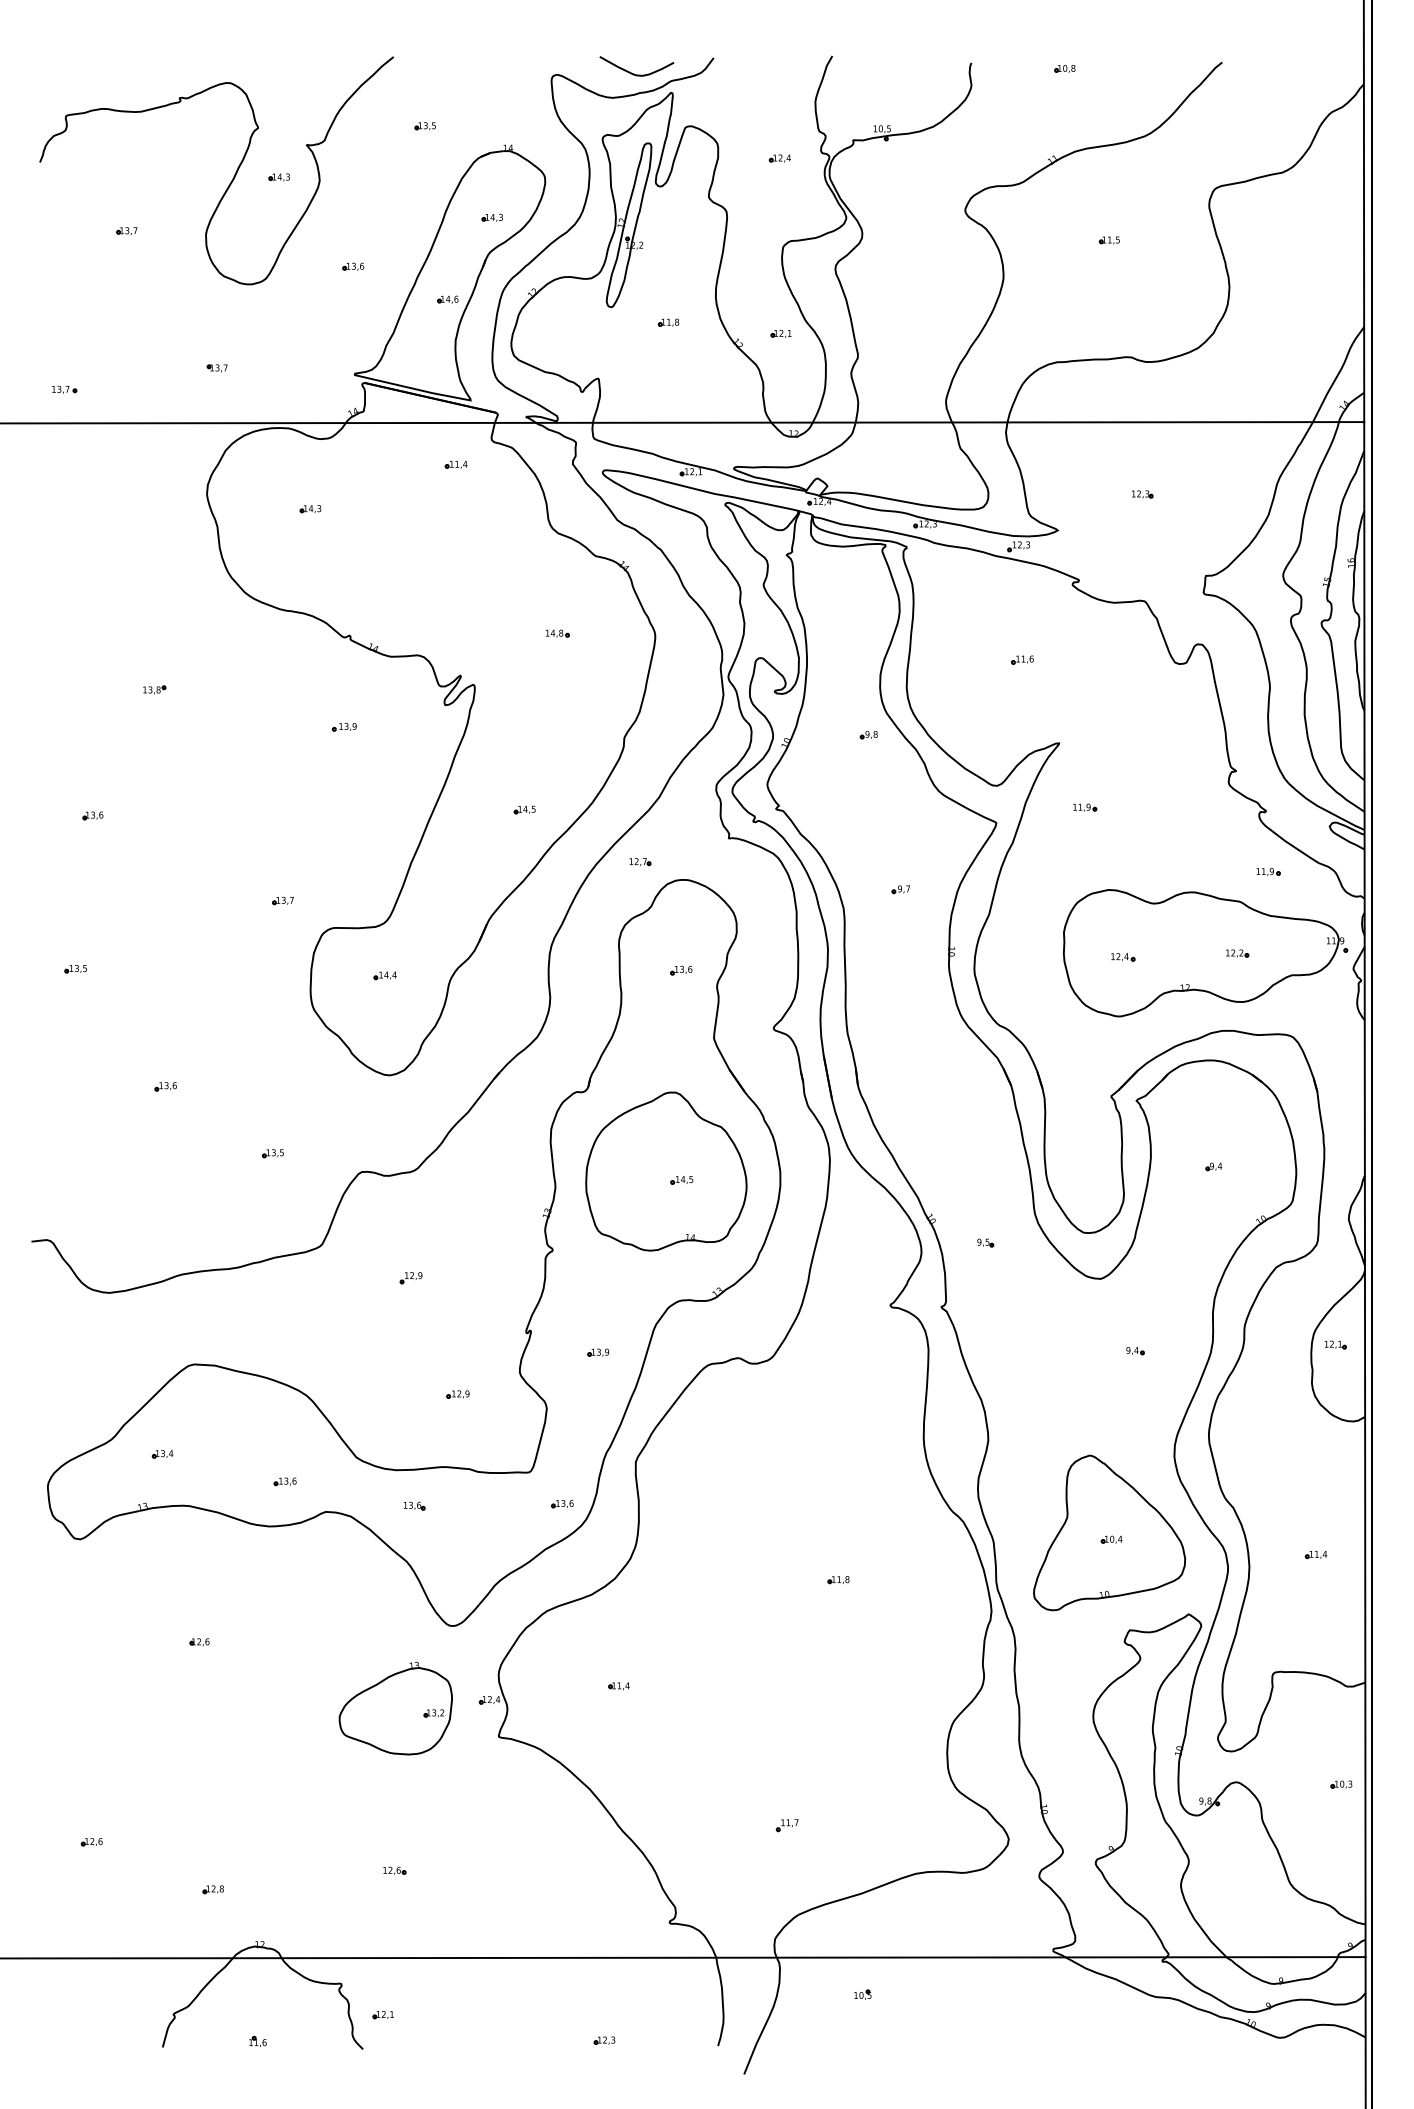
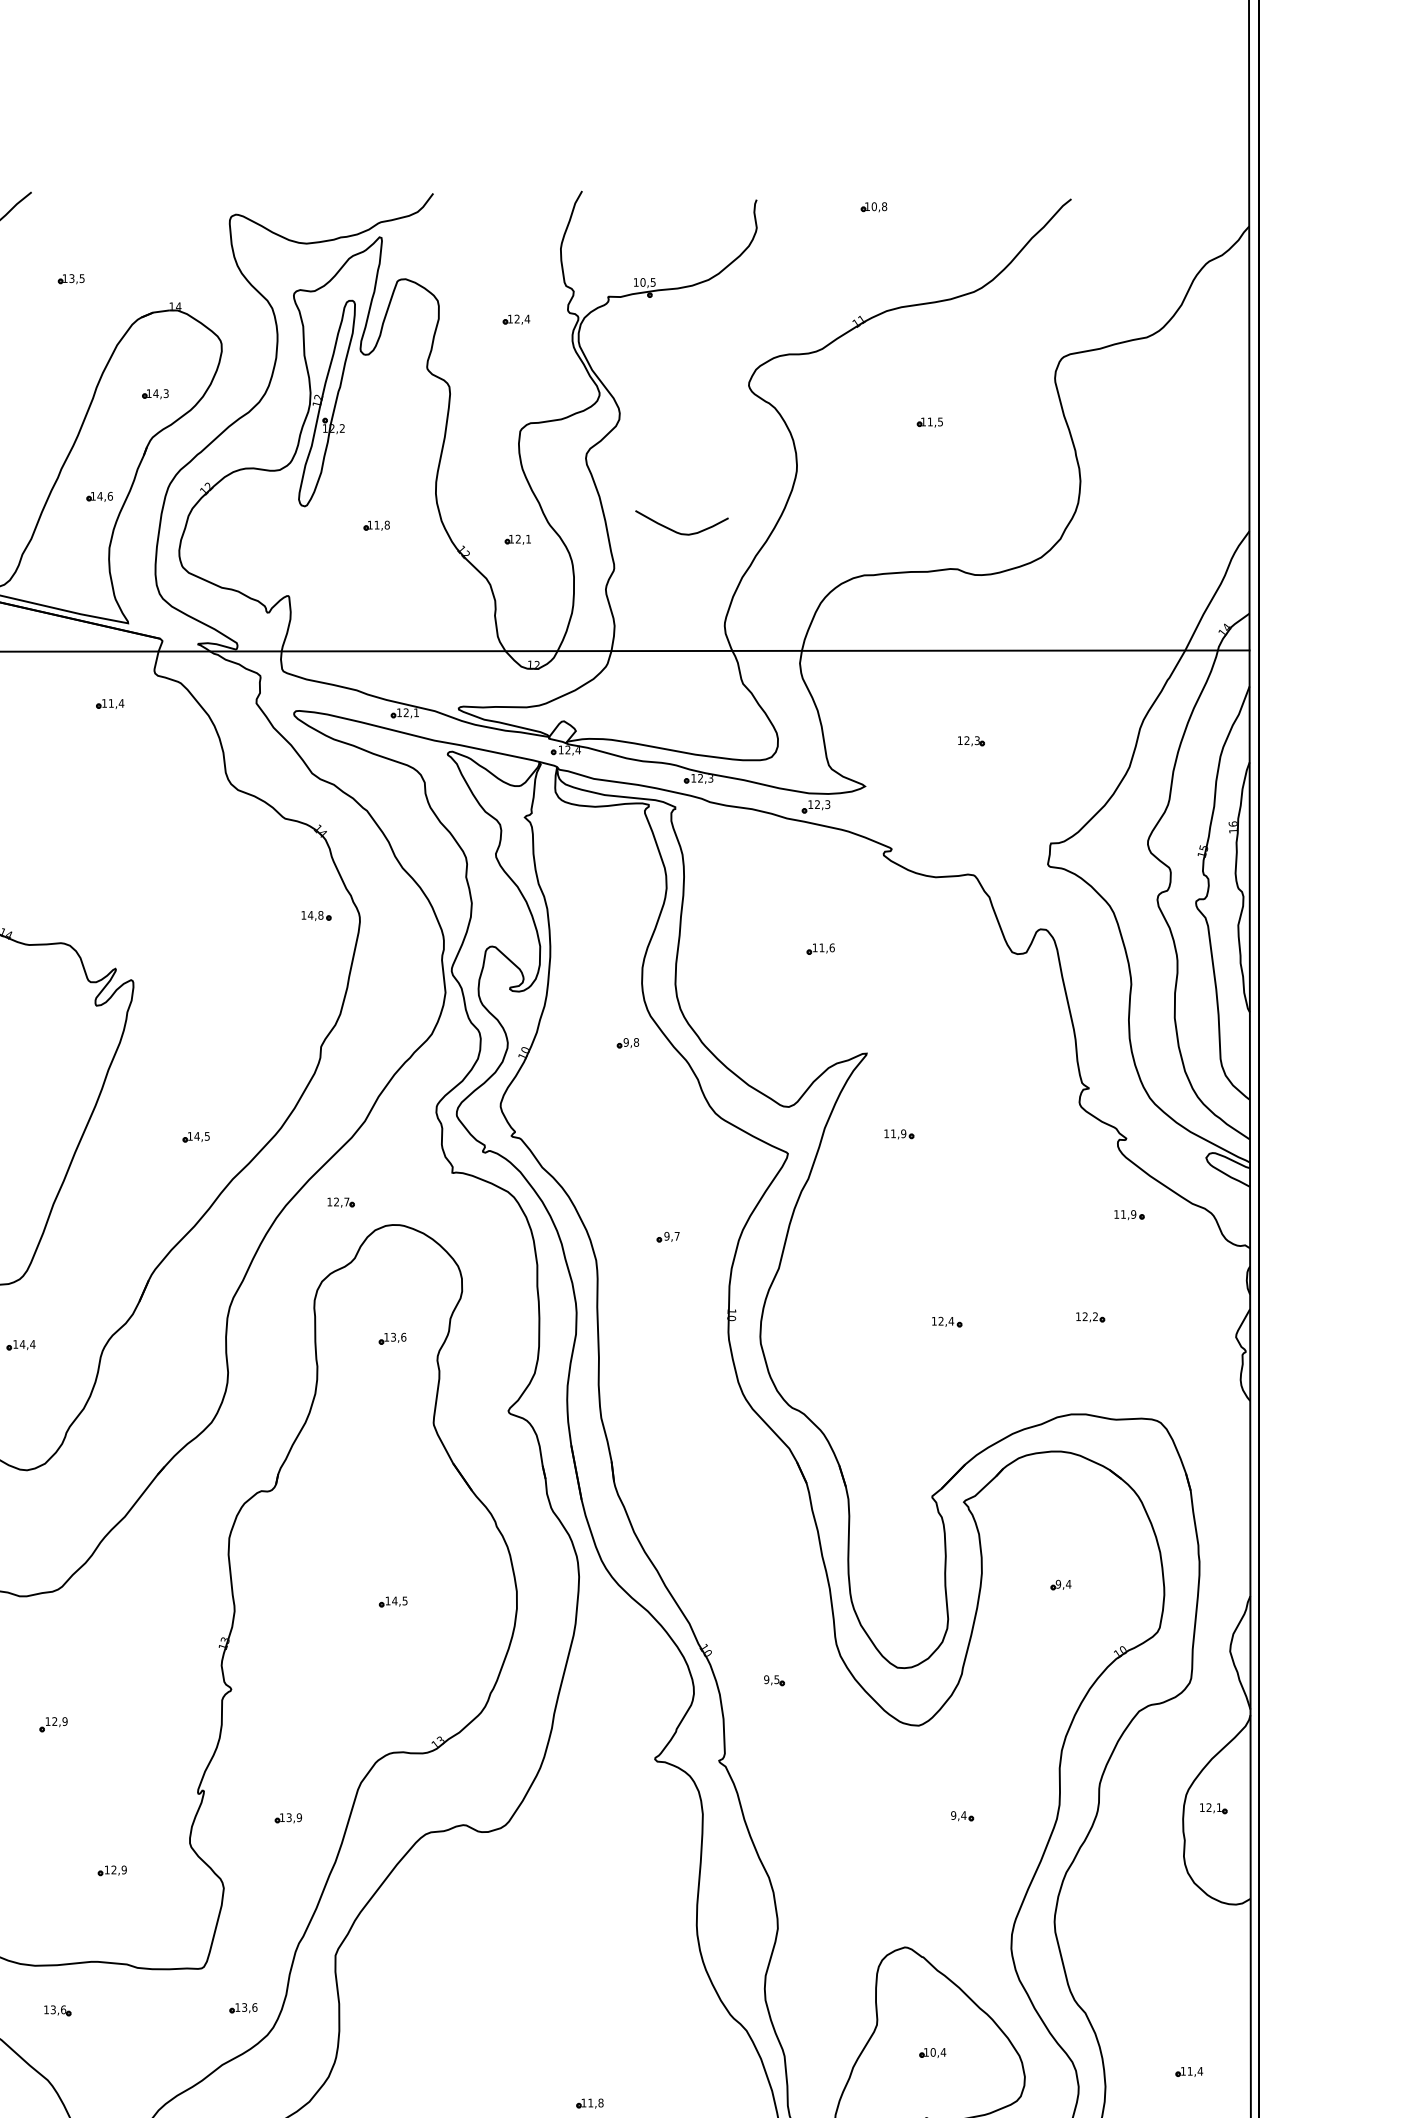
curve: (634, 73) -> (678, 531), moved
part: (557, 633) -> (316, 915), moved
part: (1205, 953) -> (1050, 1317), removed
part: (666, 1171) -> (374, 1590), removed

